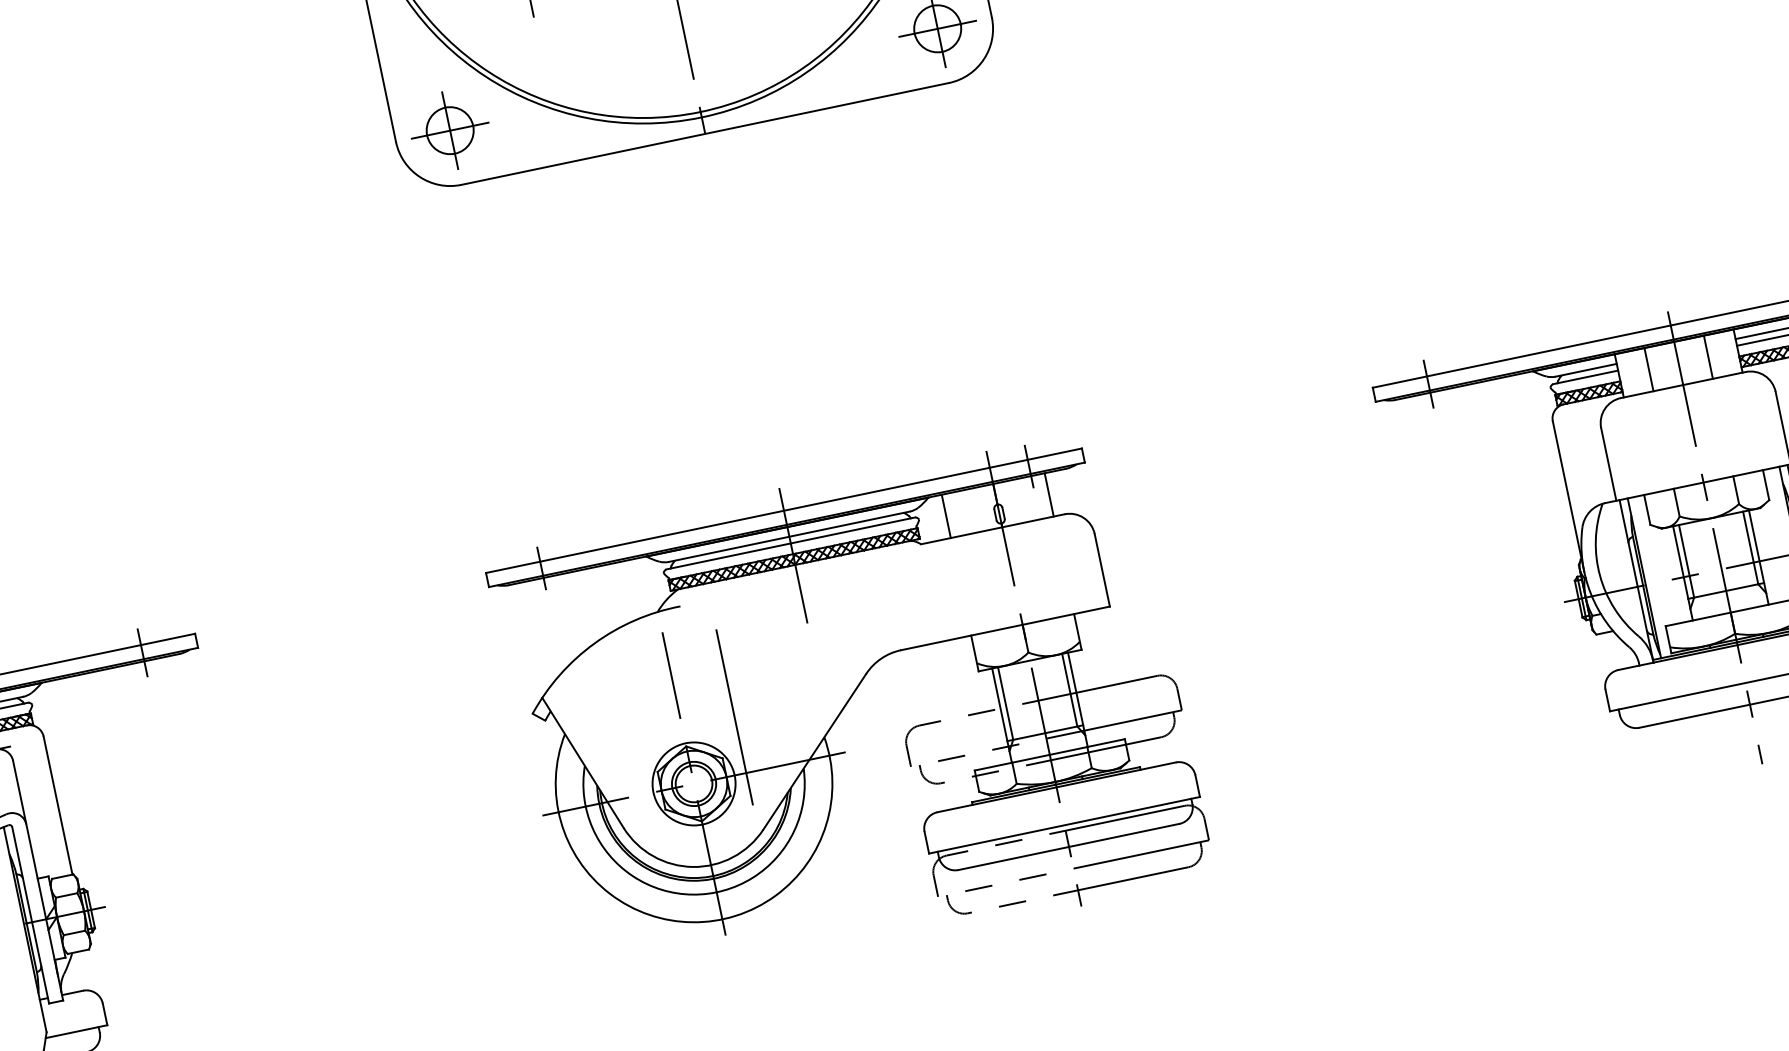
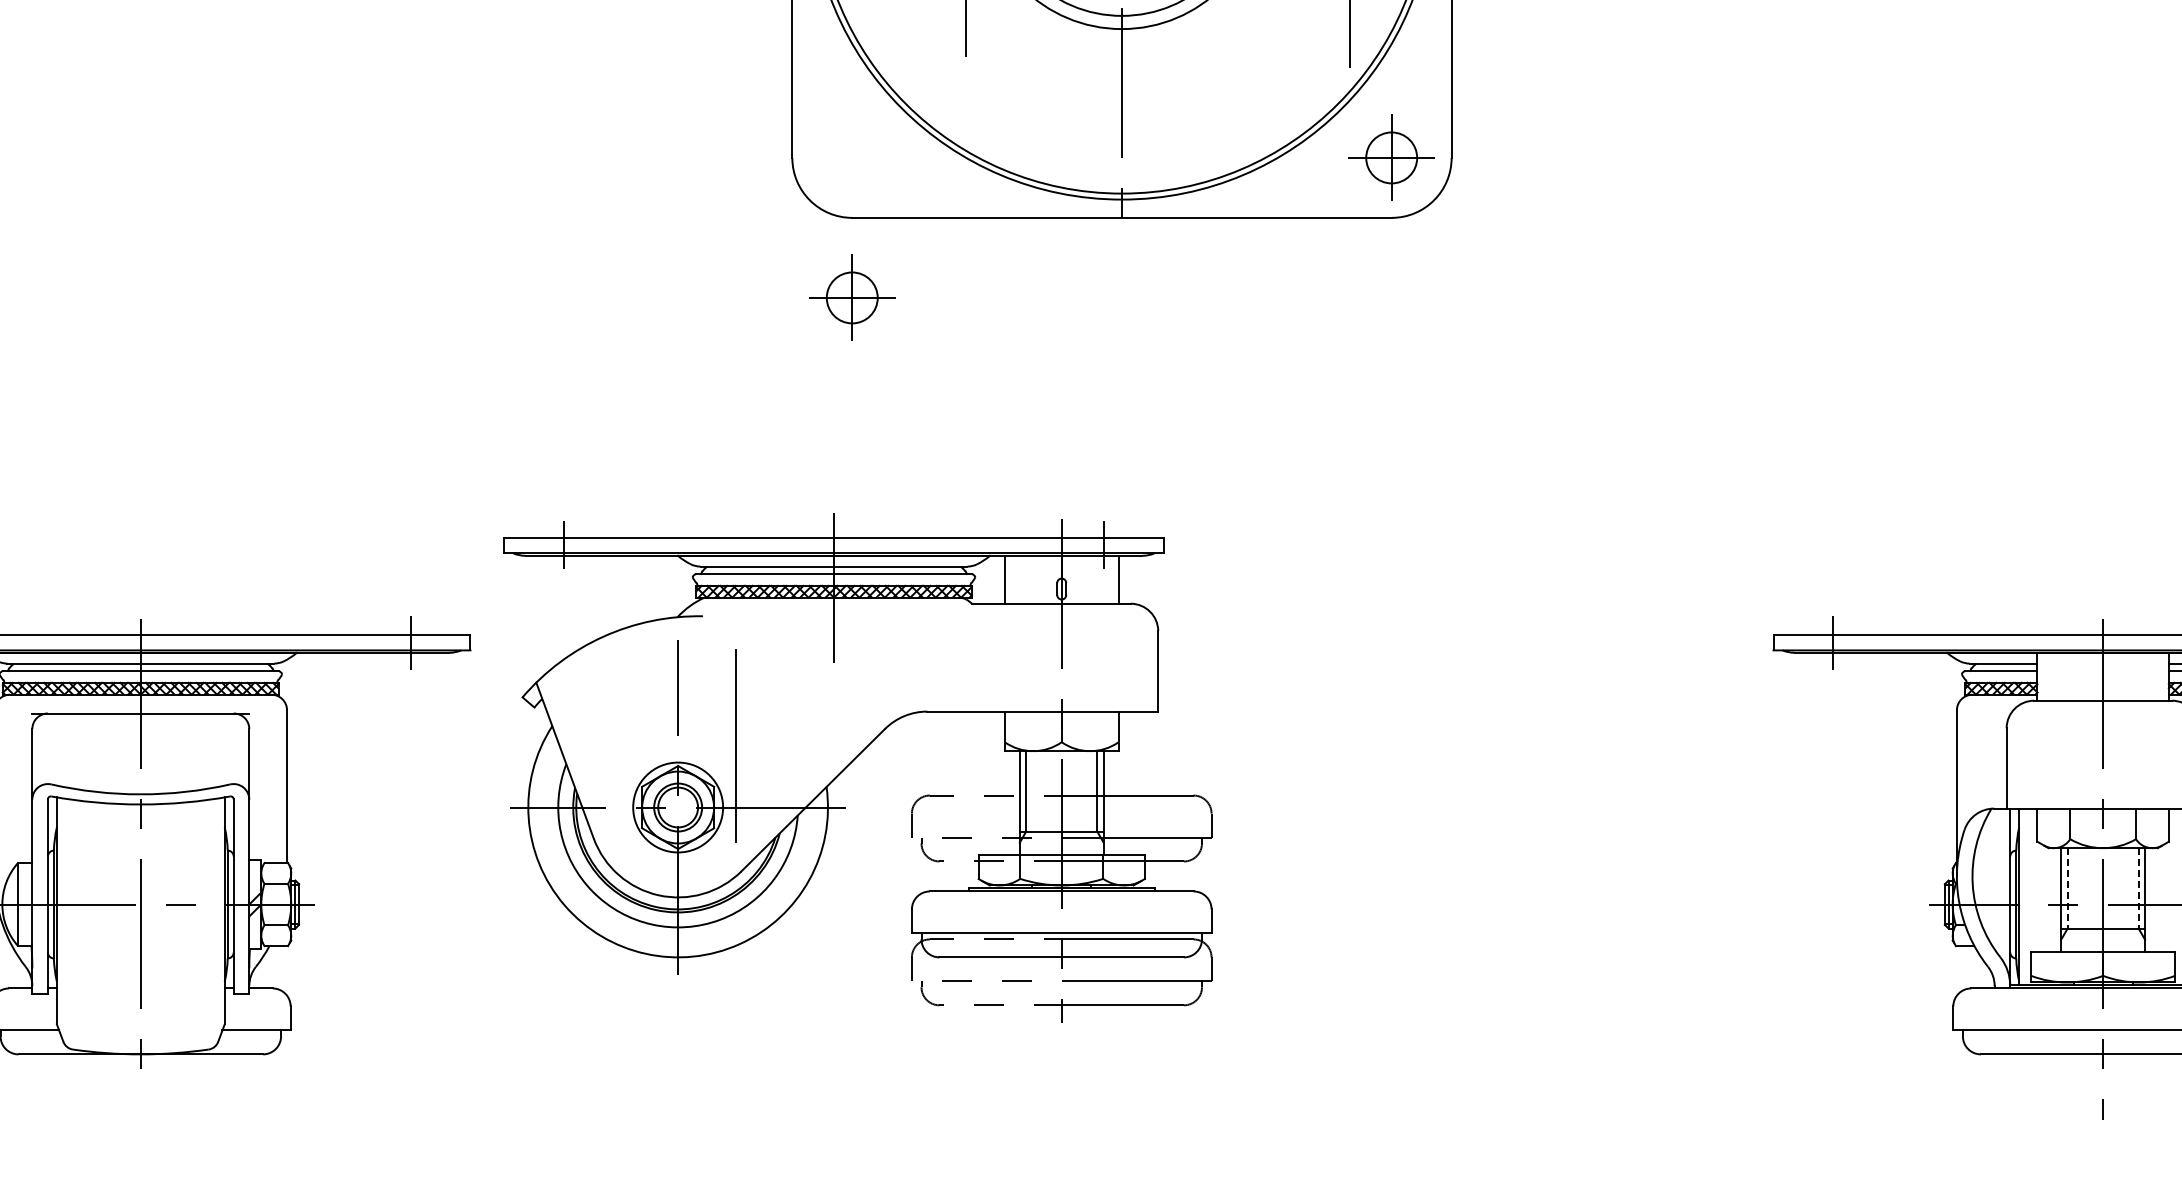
part: (450, 130) -> (852, 297), moved
line: (1708, 356) -> (2136, 676), removed
line: (1649, 369) -> (2070, 676), removed
line: (1750, 548) -> (2138, 888), solid -> dashed
line: (1686, 561) -> (2067, 888), solid -> dashed
part: (843, 710) -> (852, 762), moved

